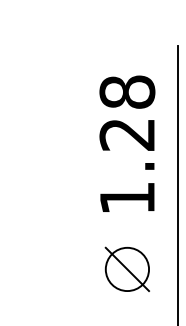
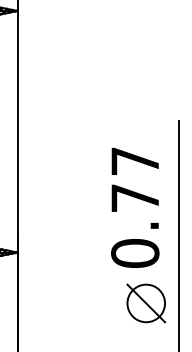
text: (127, 144) -> (135, 206), 1.28 -> 0.77
part: (127, 269) -> (146, 303), moved

